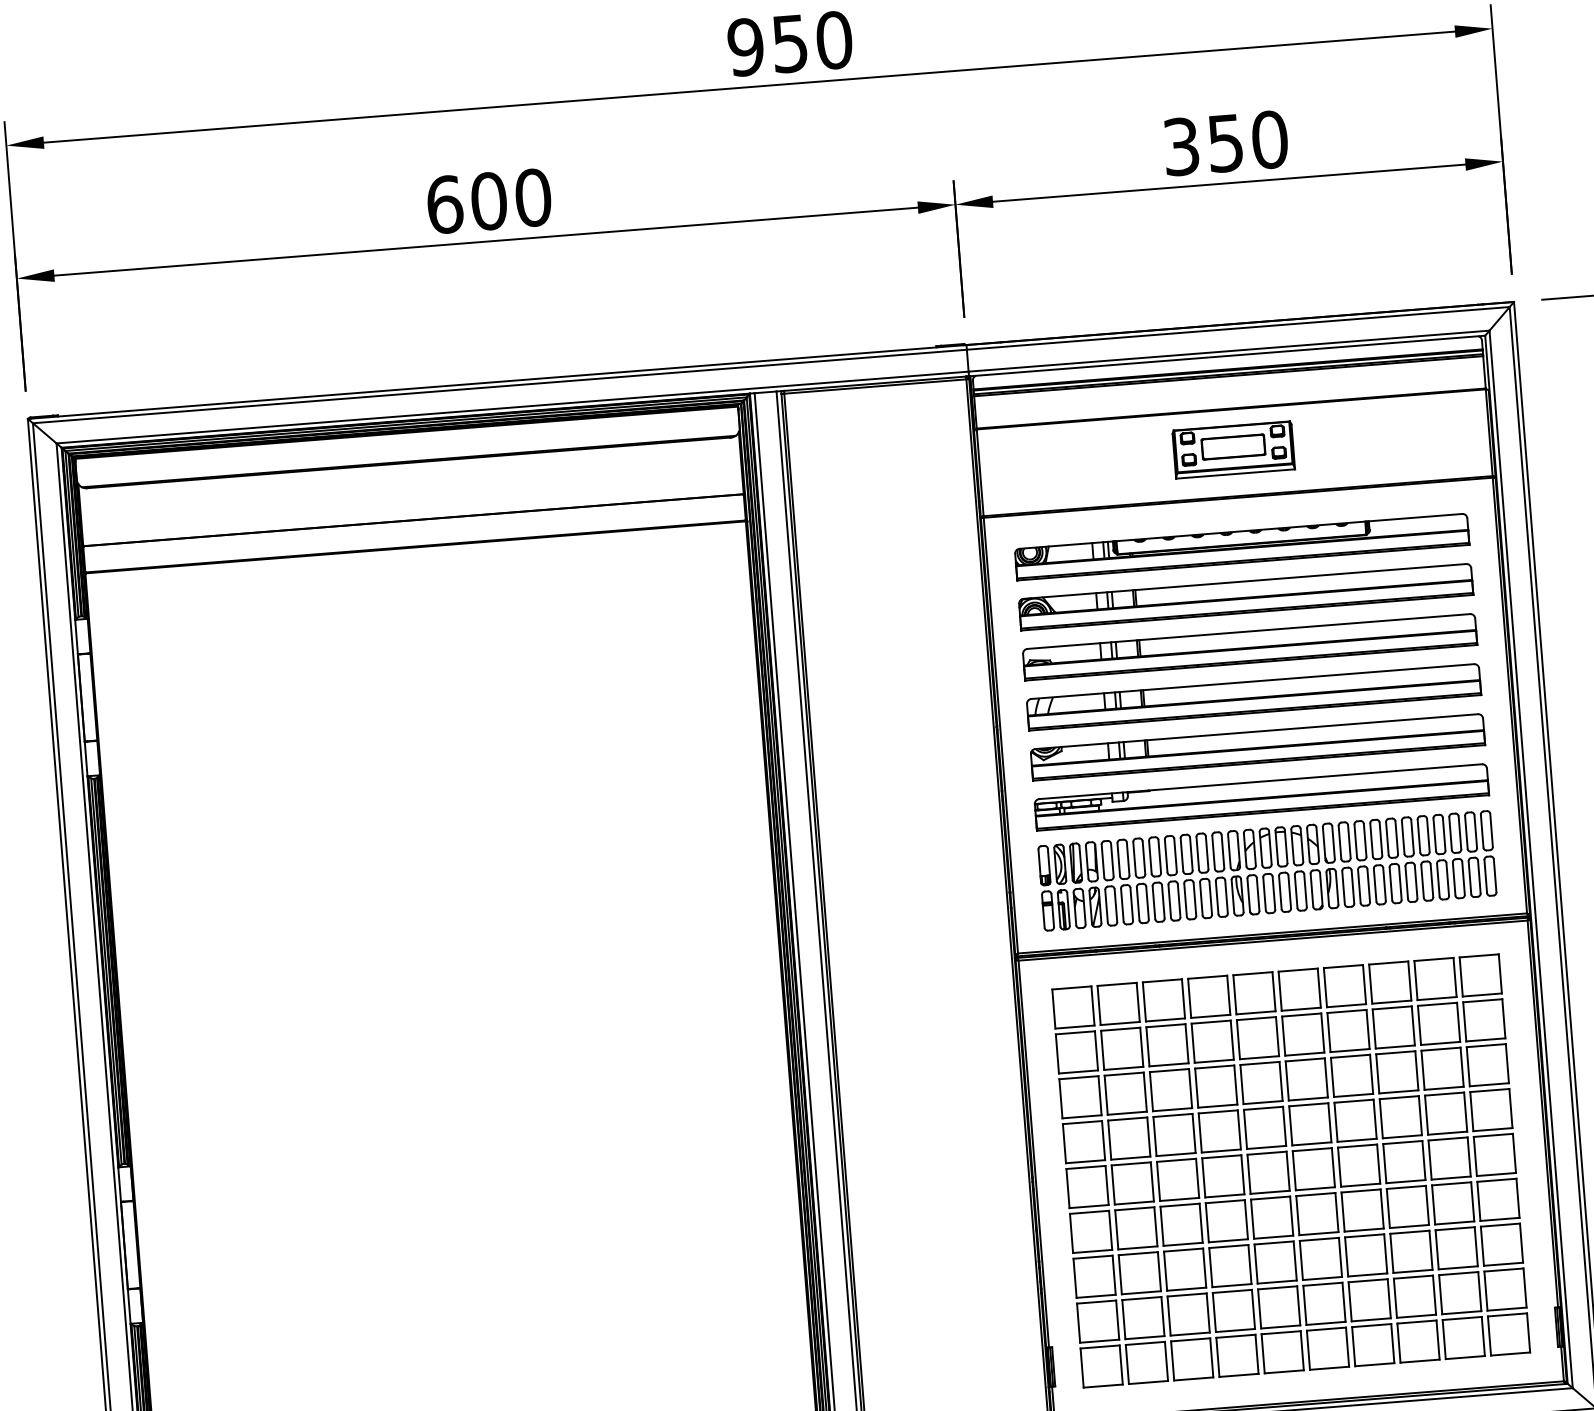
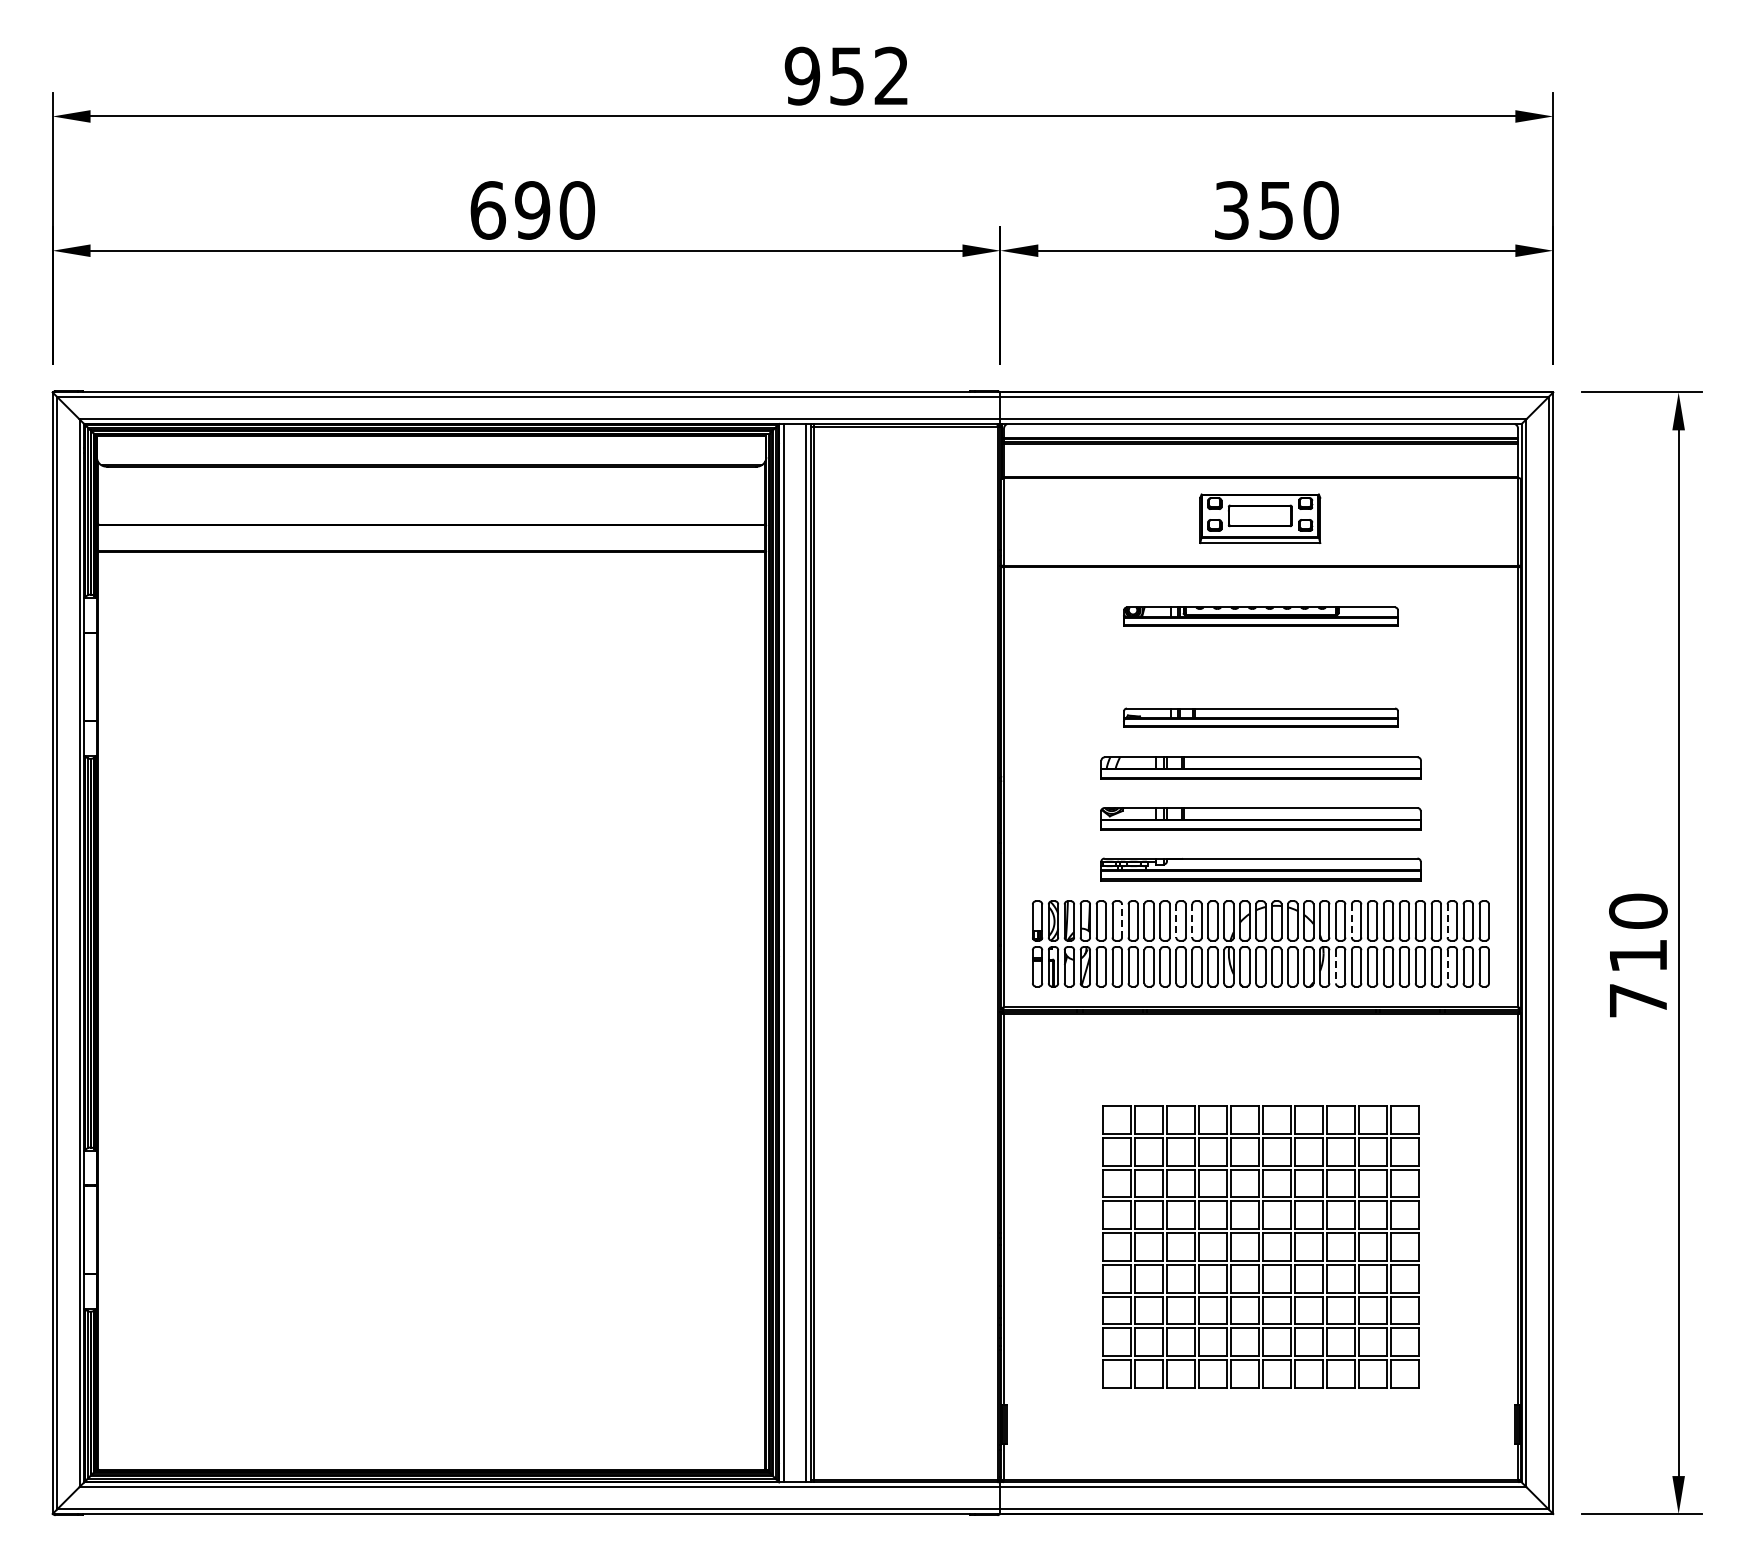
text: (833, 39) -> (891, 75), 950 -> 952
text: (488, 201) -> (532, 210), 600 -> 690
part: (1241, 546) -> (1260, 616), size x0.6
part: (1245, 596) -> (1260, 666), removed
part: (1249, 646) -> (1260, 717), size x0.6
part: (1254, 696) -> (1261, 767), size x0.7
part: (1257, 746) -> (1260, 818), size x0.7
part: (1261, 797) -> (1260, 869), size x0.7
line: (1450, 833) -> (1447, 920), solid -> dashed
line: (1355, 840) -> (1351, 920), solid -> dashed
line: (1197, 853) -> (1192, 920), solid -> dashed
line: (1182, 854) -> (1176, 920), solid -> dashed
line: (1128, 858) -> (1122, 920), solid -> dashed
line: (1454, 878) -> (1447, 966), solid -> dashed
line: (1343, 887) -> (1335, 966), solid -> dashed
part: (1290, 1170) -> (1260, 1246), size x0.7

